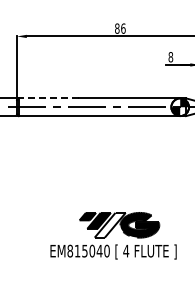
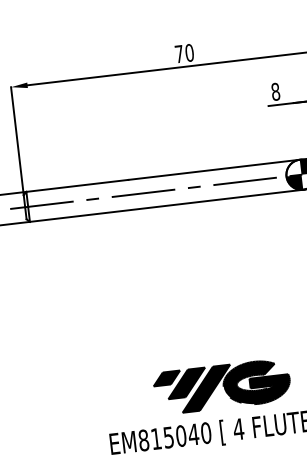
text: (120, 28) -> (184, 53), 86 -> 70
line: (48, 98) -> (76, 186), dashed -> solid
fill: (109, 224) -> (205, 387), added

